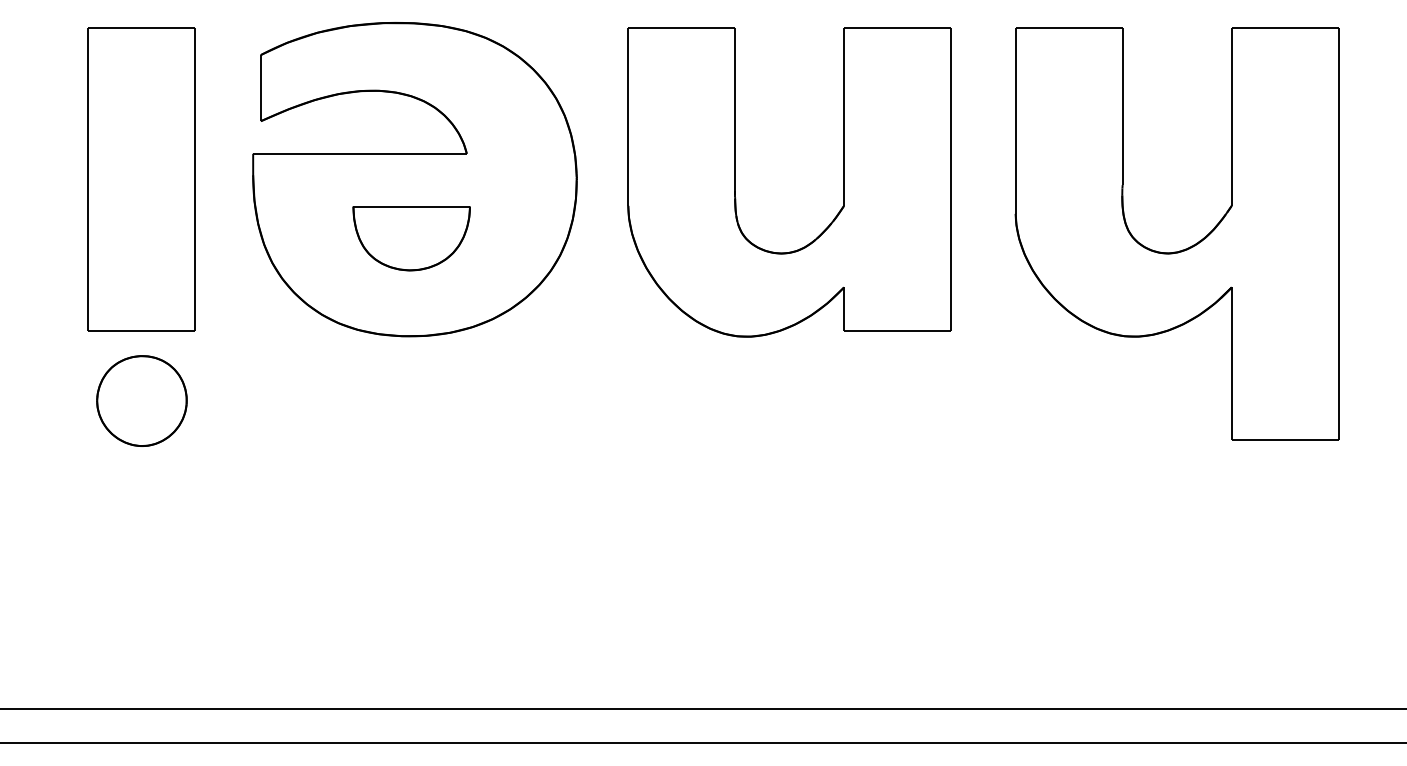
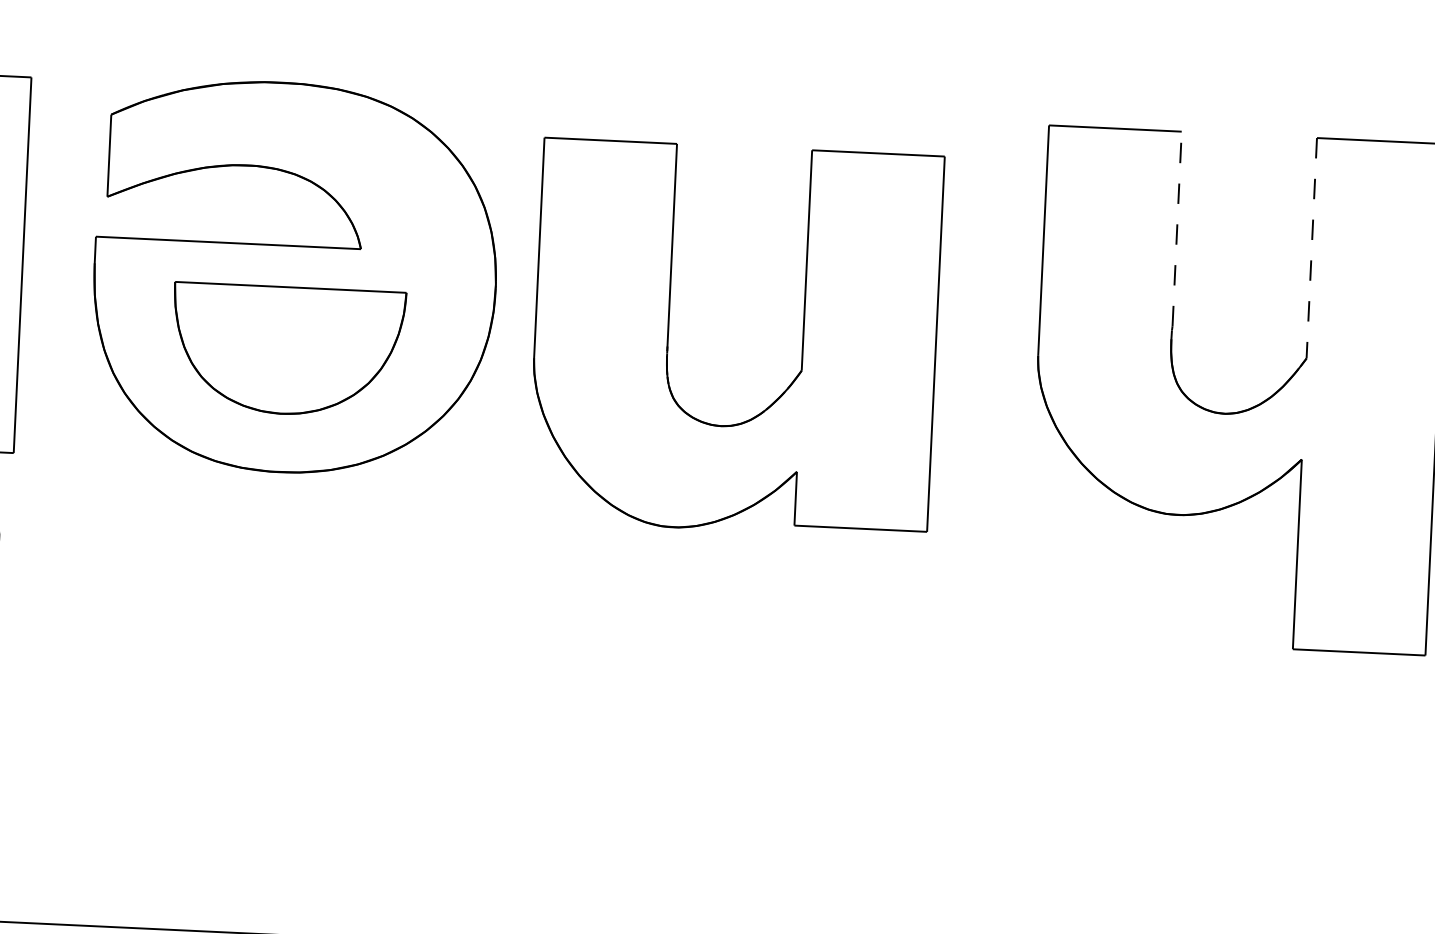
line: (1122, 106) -> (1176, 228), solid -> dashed
line: (1231, 117) -> (1311, 248), solid -> dashed
part: (735, 182) -> (668, 335), moved
part: (411, 238) -> (287, 350), size x1.6

